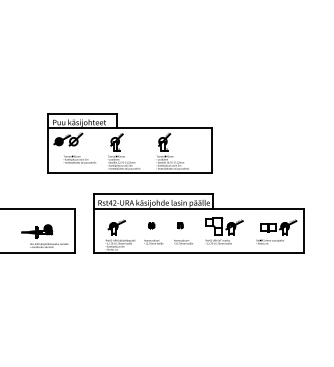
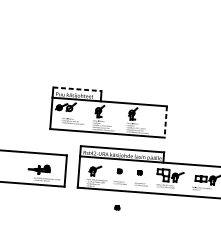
line: (83, 113) -> (77, 89), solid -> dashed
line: (211, 151) -> (165, 122), solid -> dashed
part: (152, 277) -> (117, 207), added

